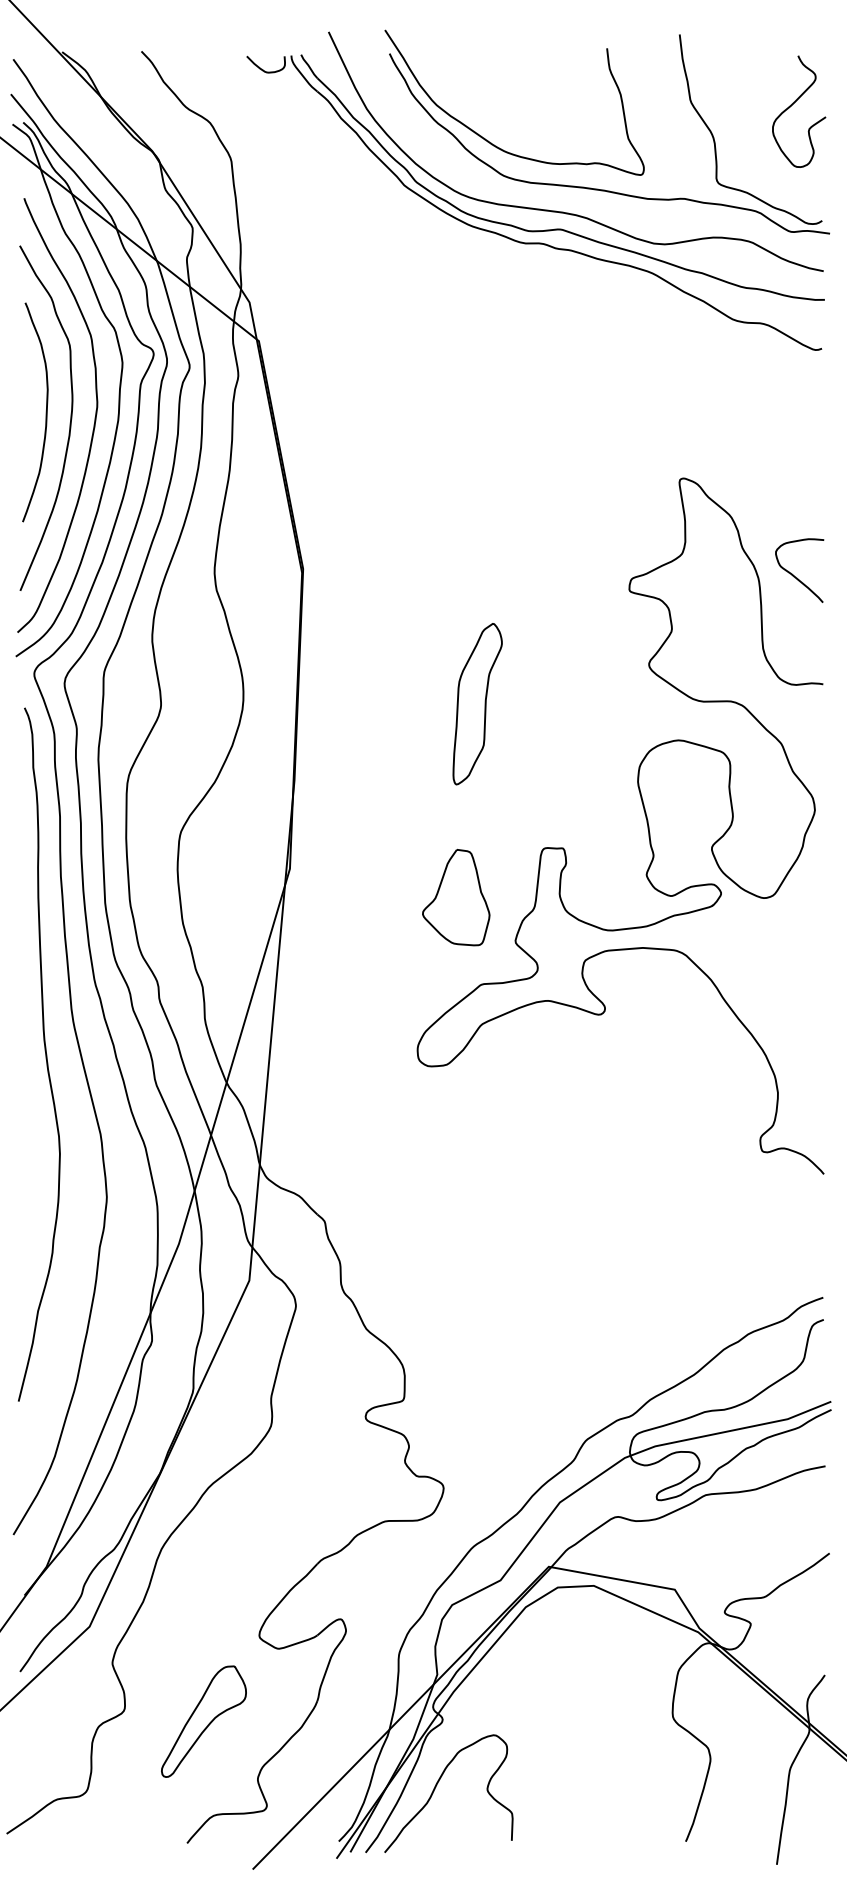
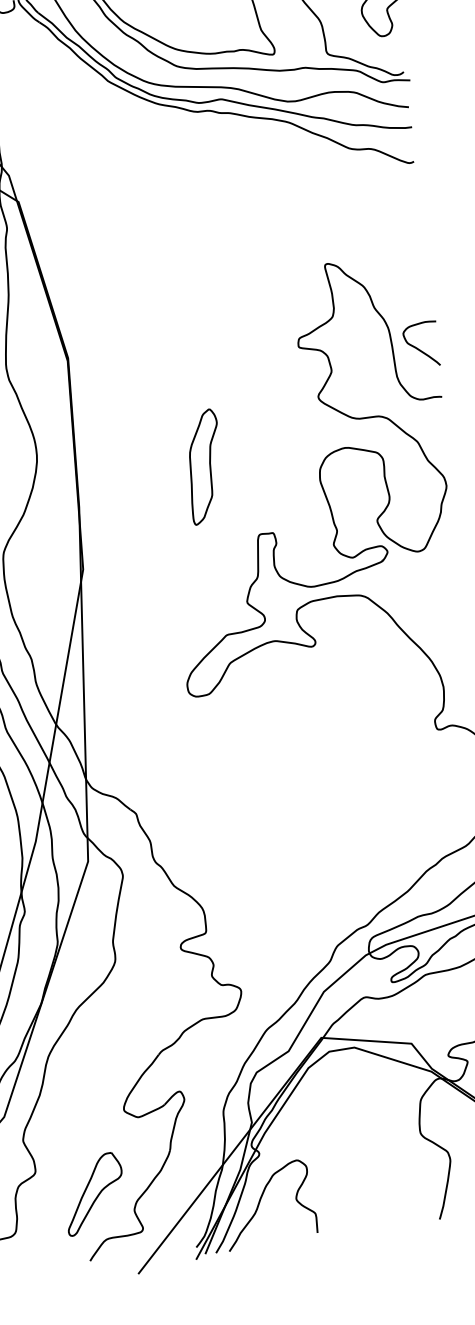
curve: (794, 575) -> (418, 348), moved
part: (477, 704) -> (204, 467), moved
part: (456, 897) -> (202, 576), removed
part: (203, 1721) -> (94, 1193), moved

